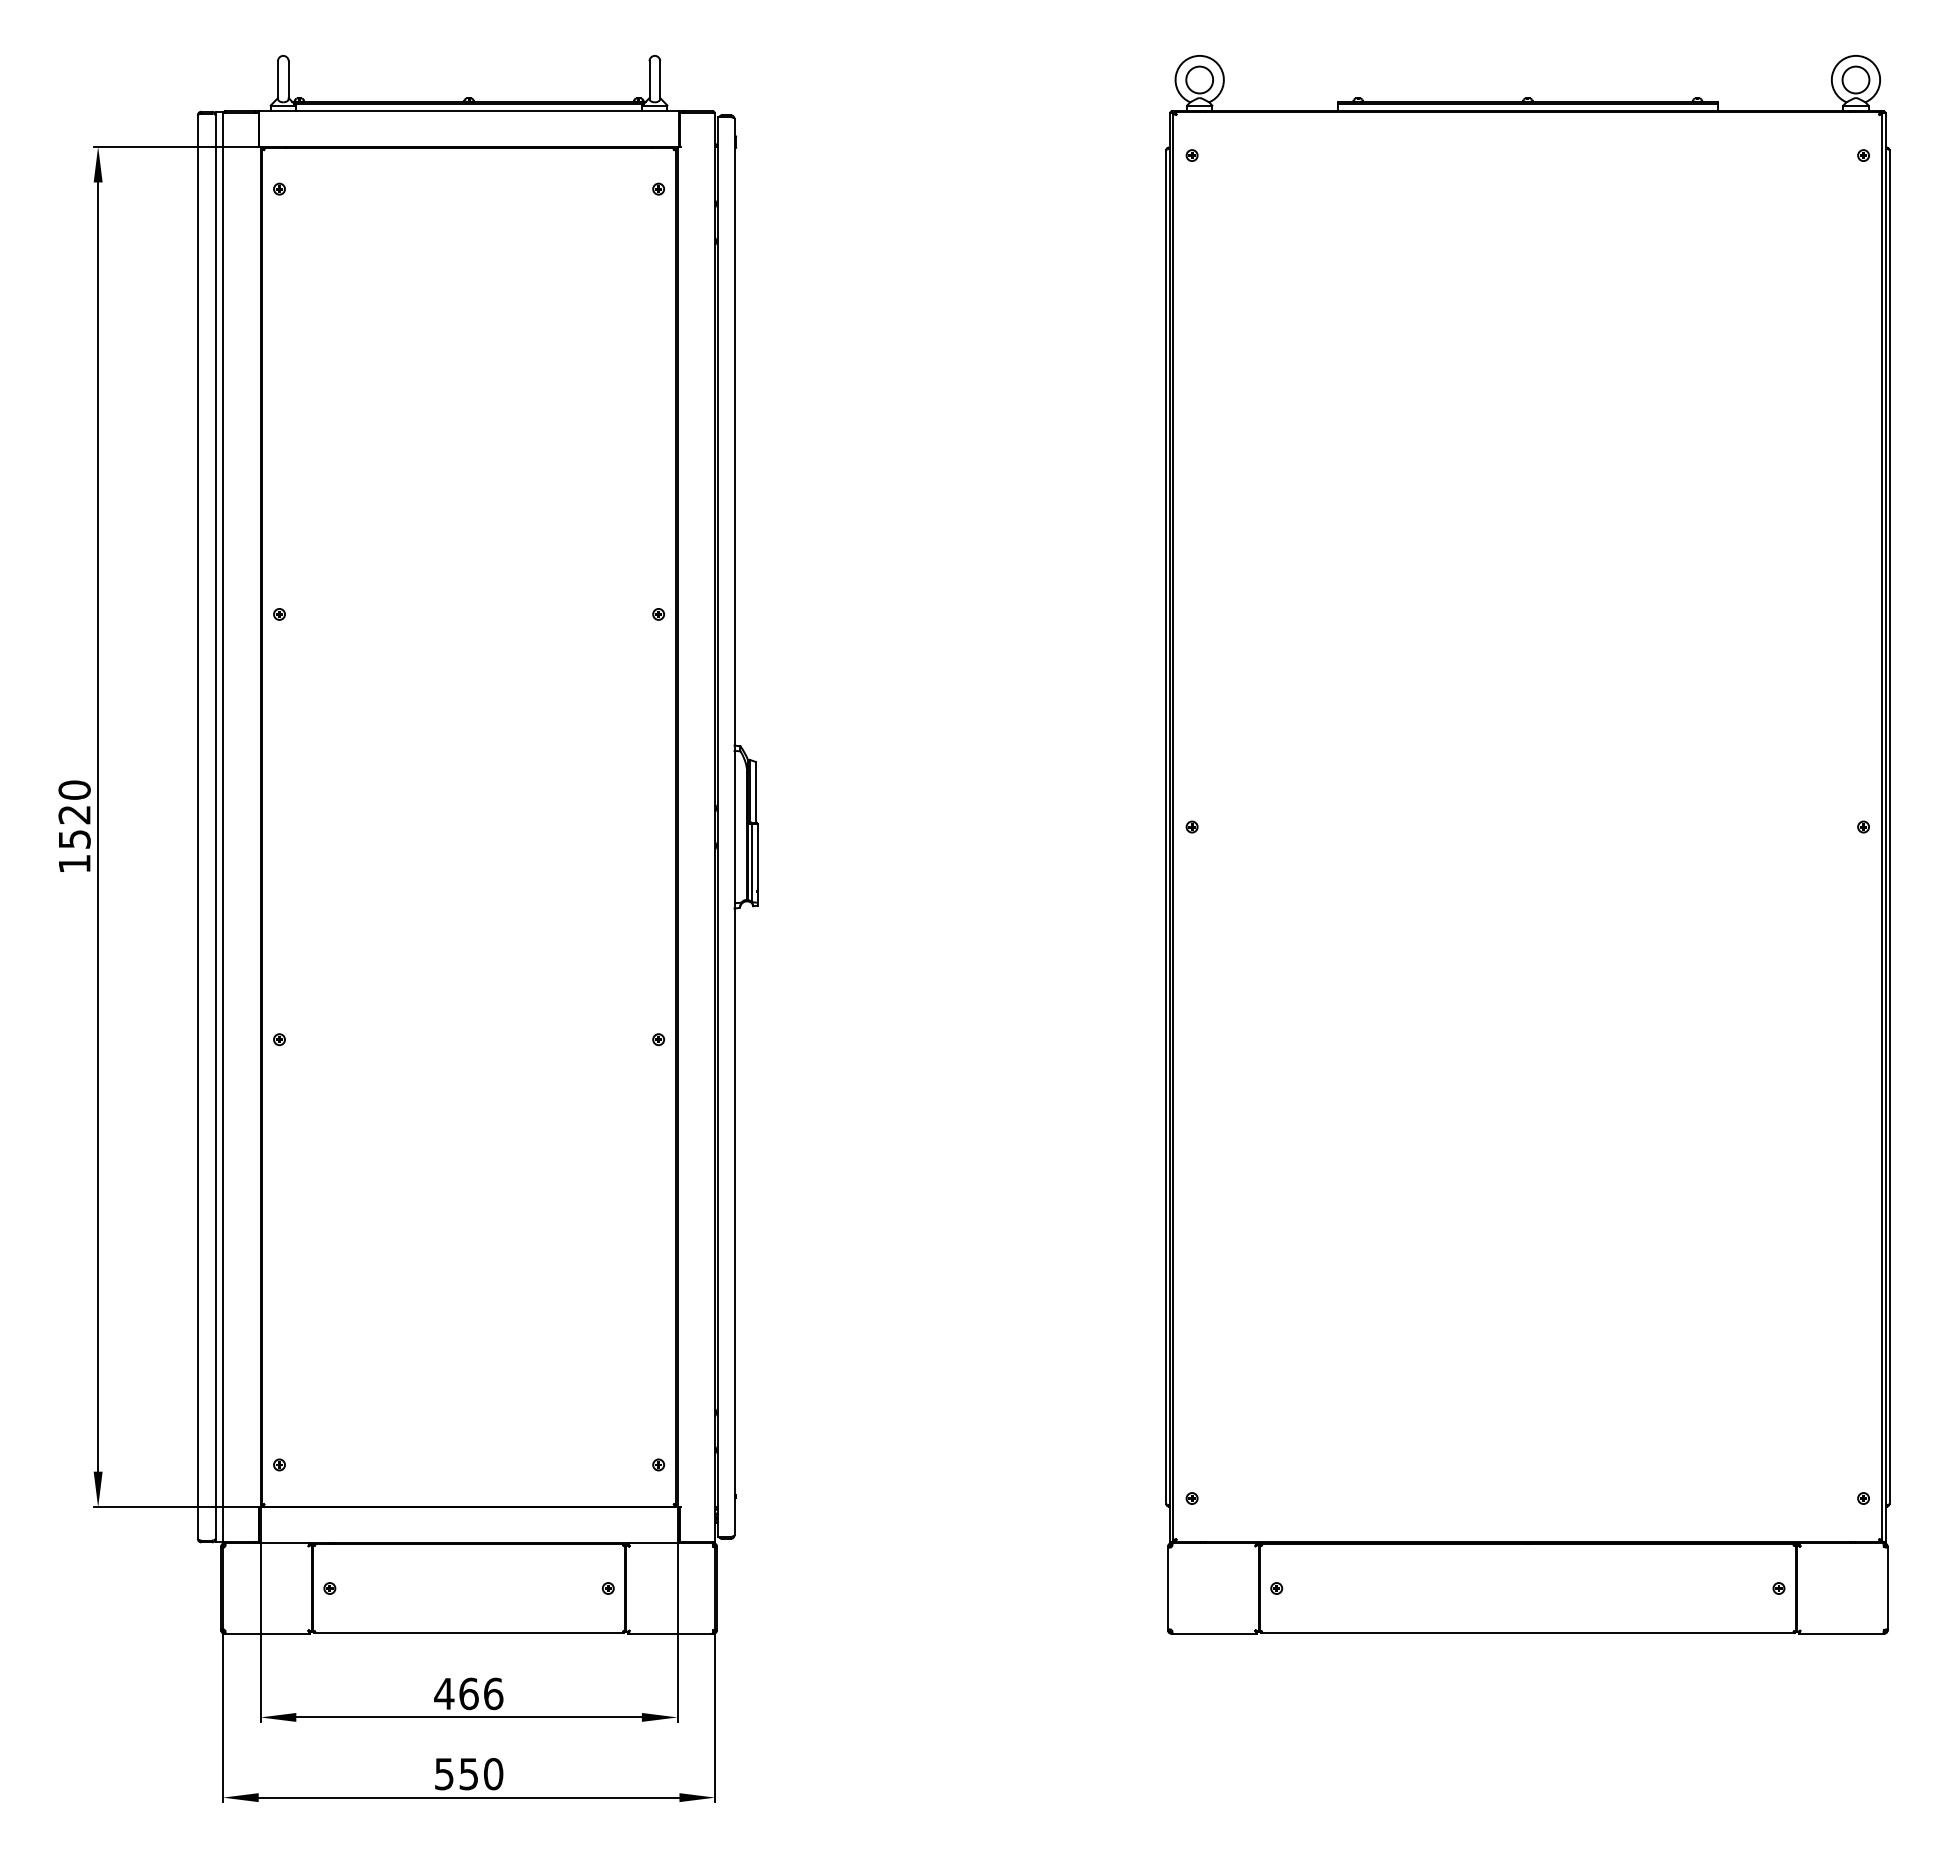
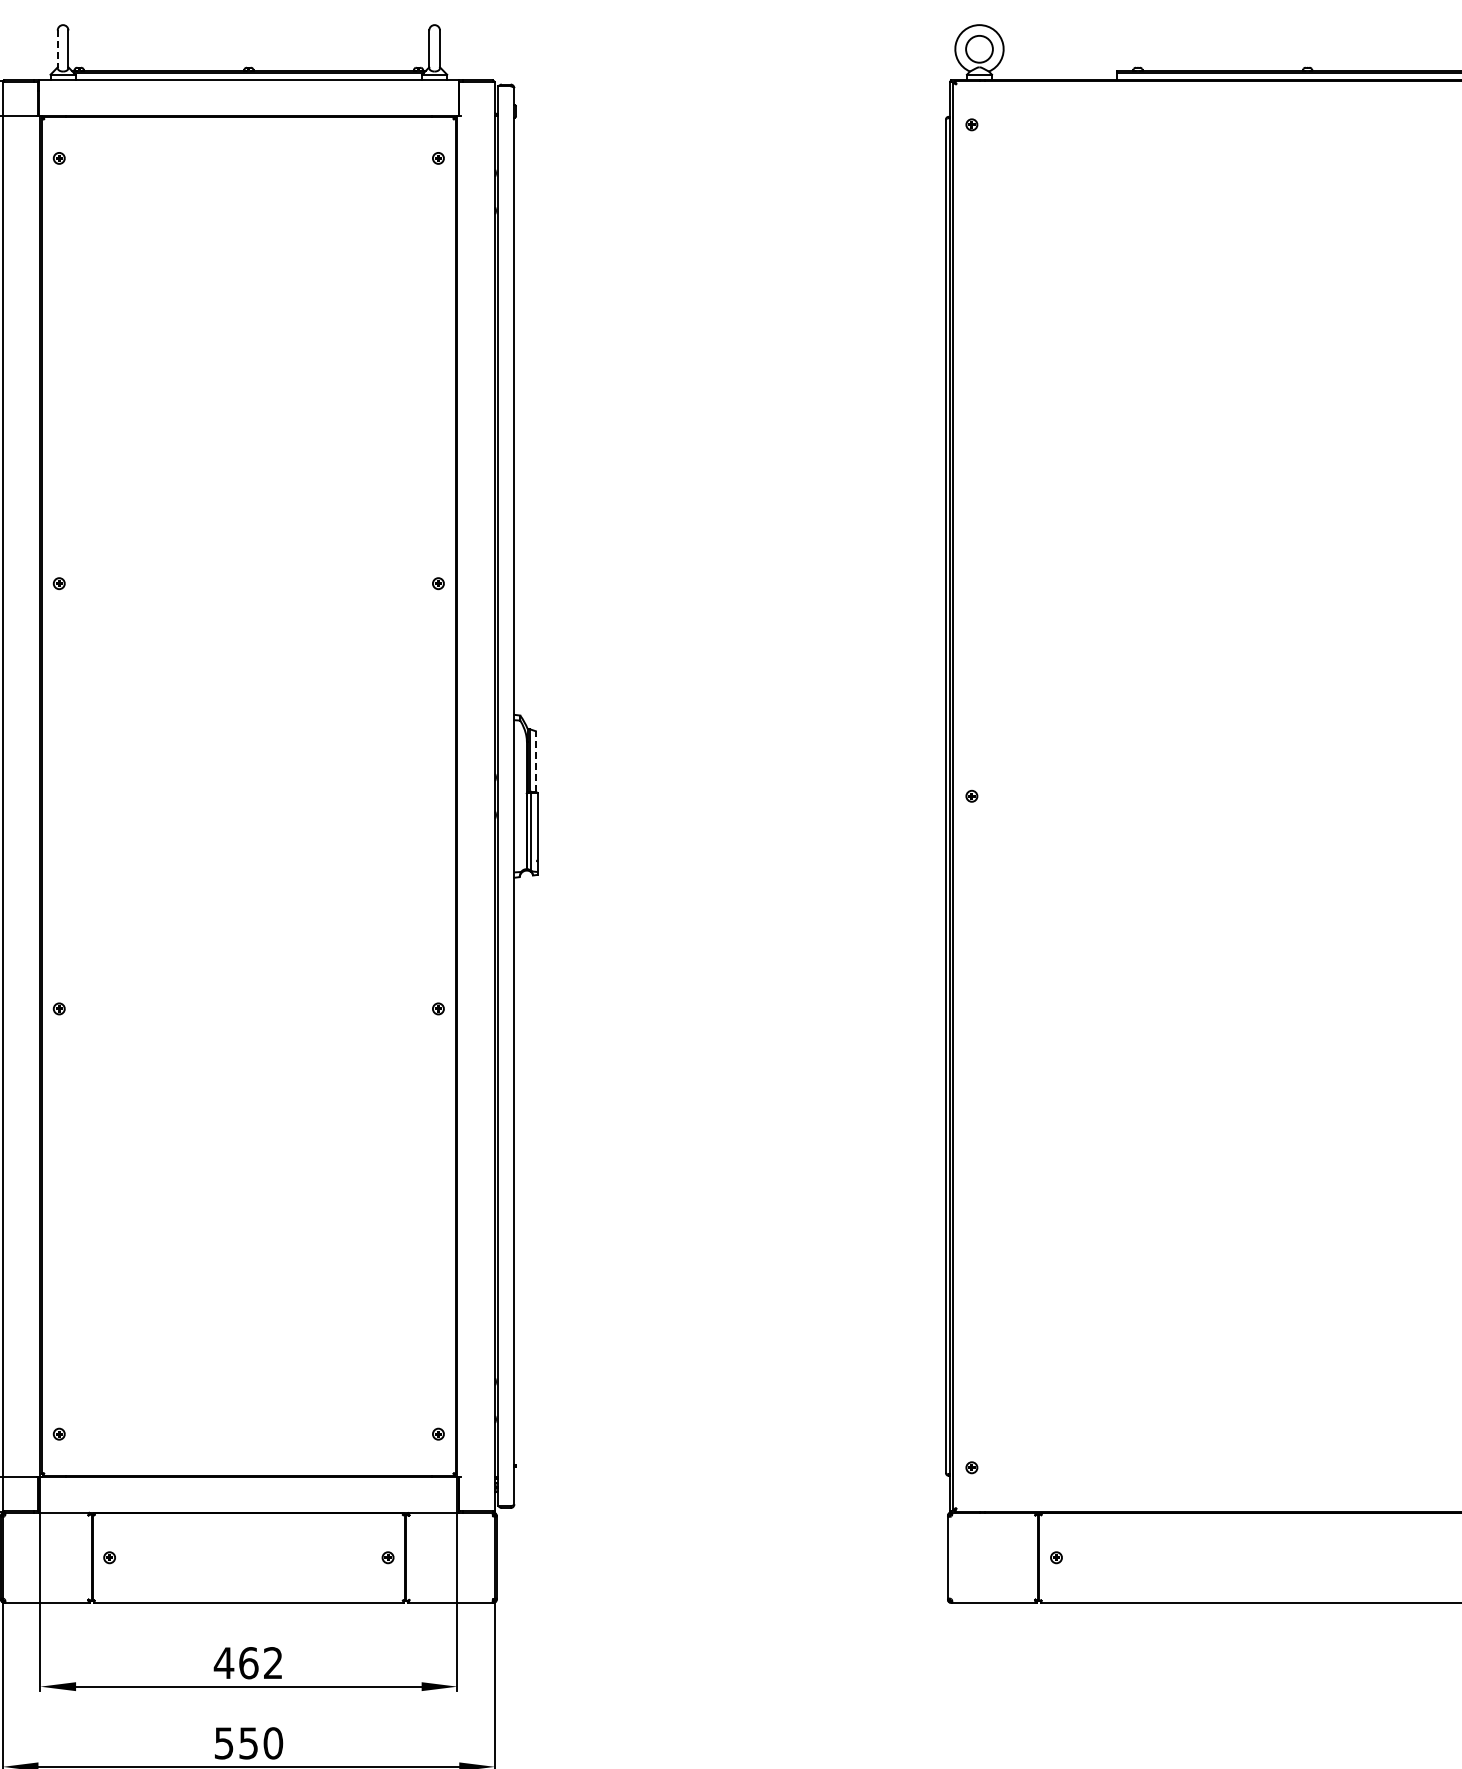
line: (277, 79) -> (57, 48), solid -> dashed
line: (756, 791) -> (536, 760), solid -> dashed
text: (493, 1693) -> (273, 1662), 466 -> 462

